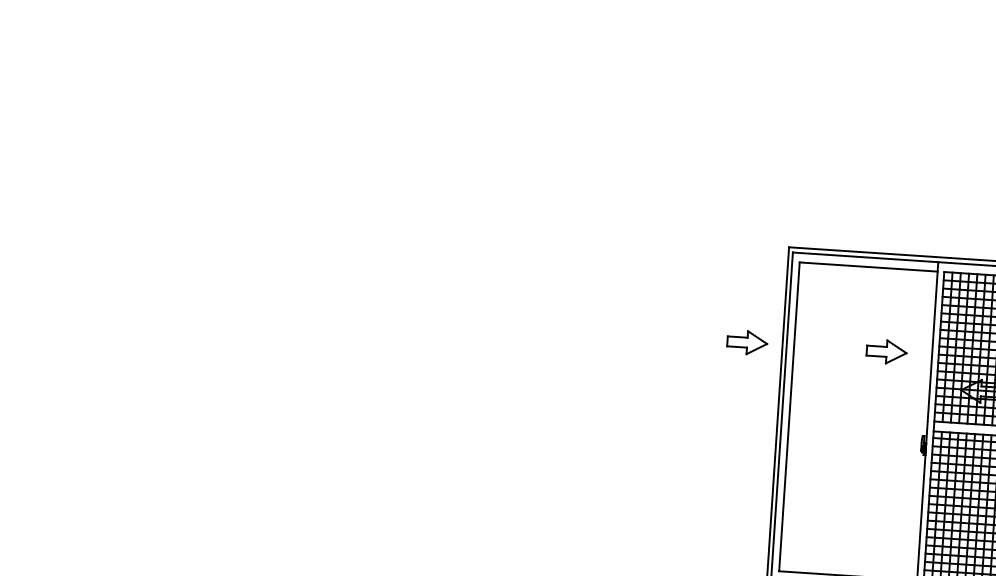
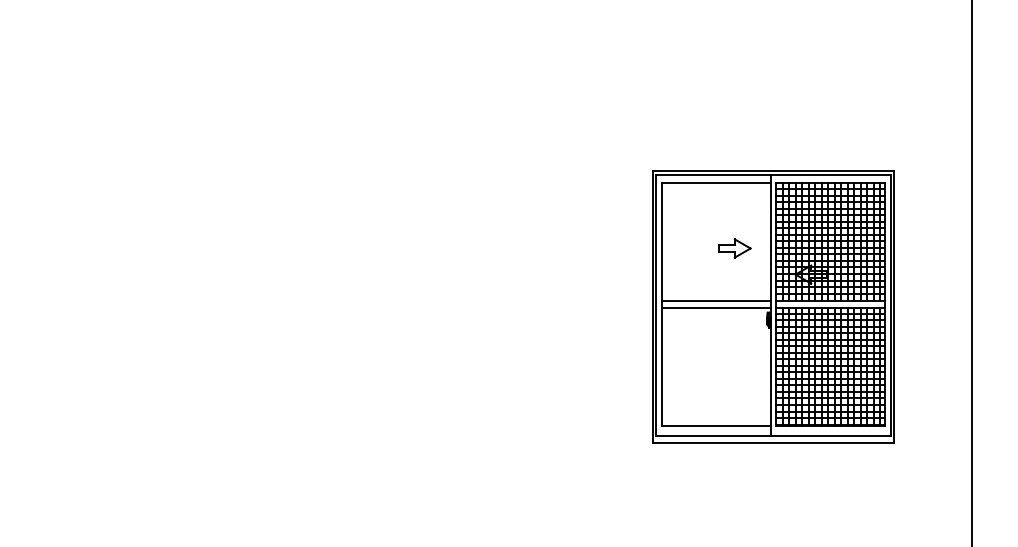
part: (746, 342) -> (624, 248), removed
line: (857, 416) -> (715, 300), added
line: (857, 426) -> (715, 308), added

